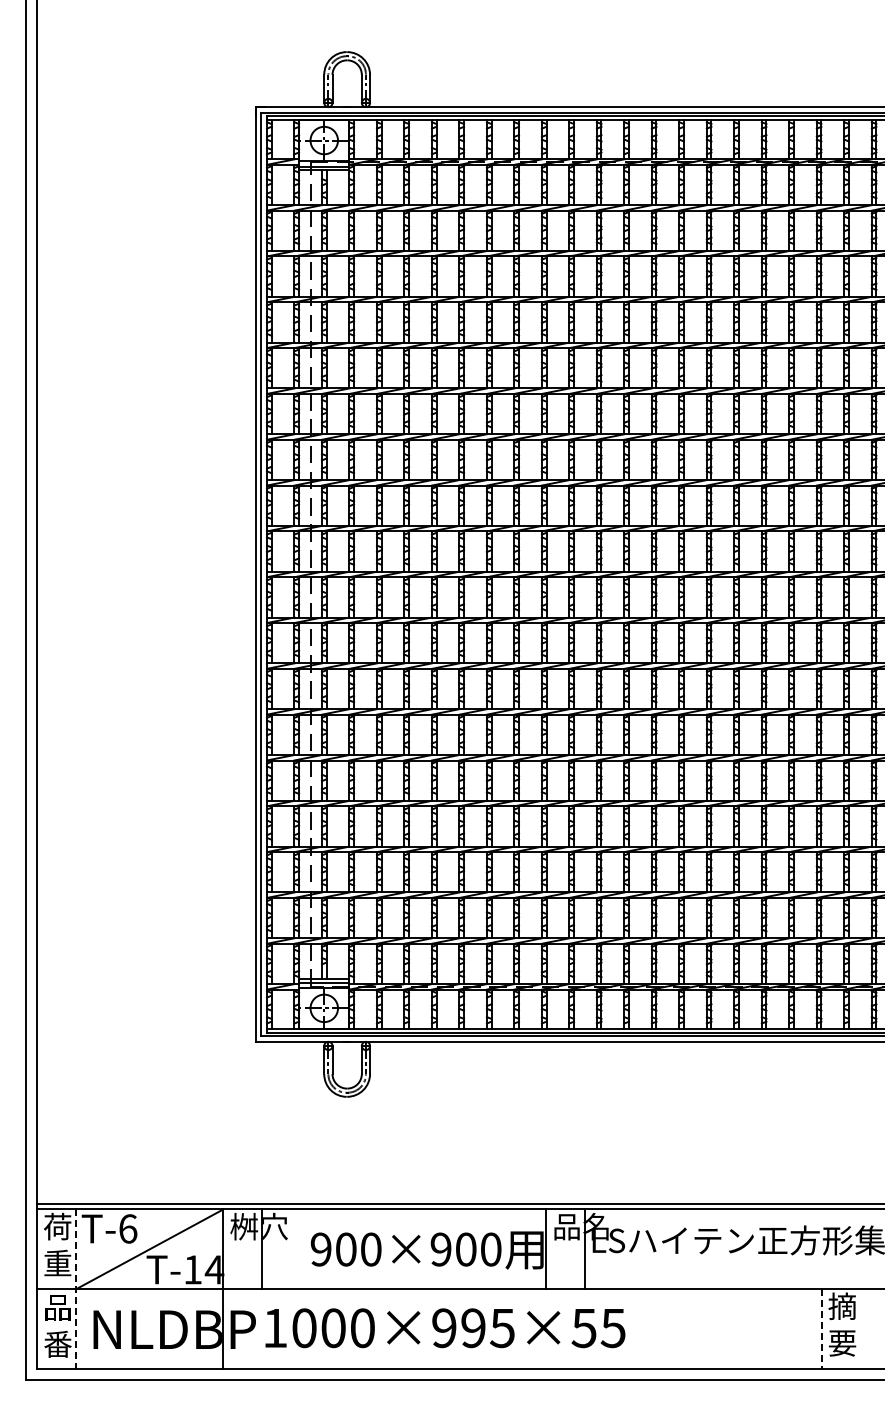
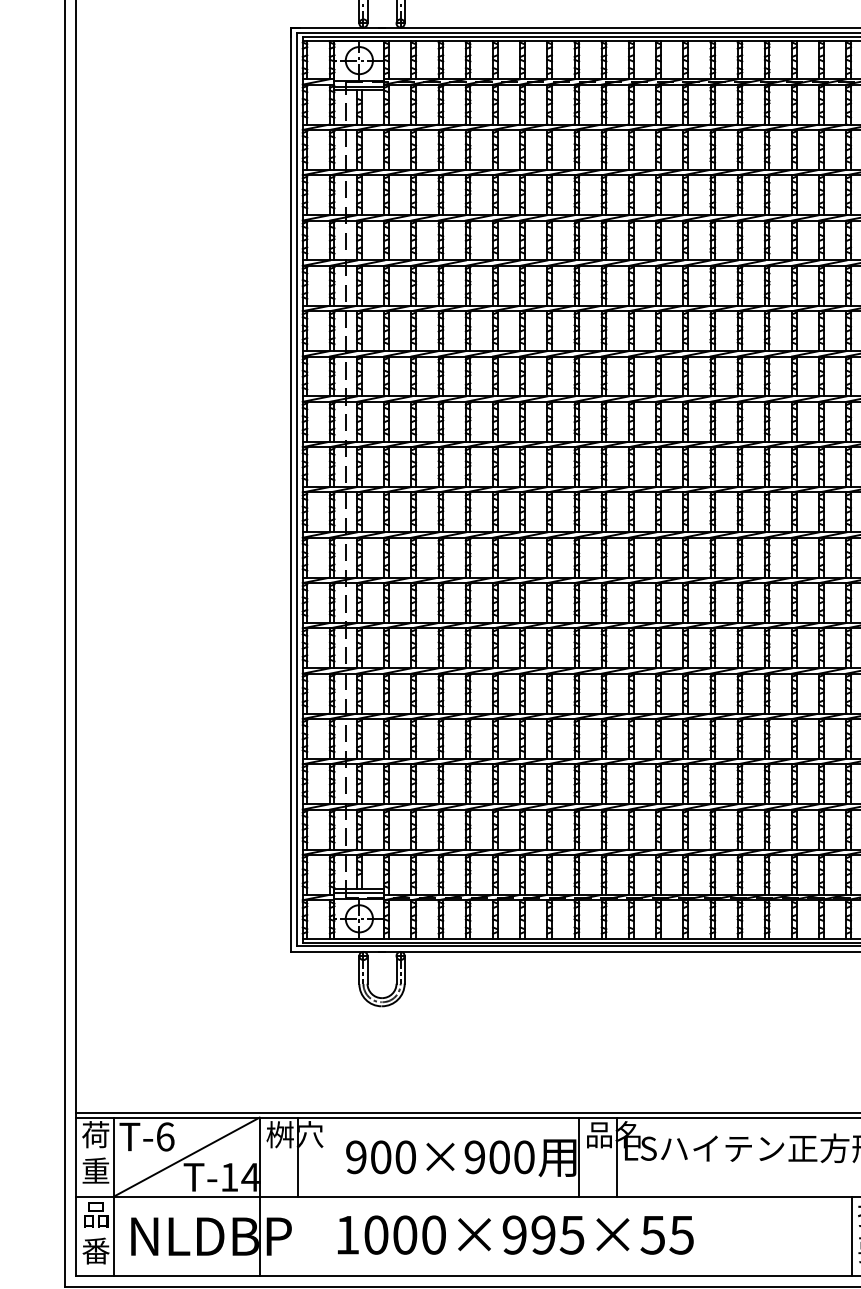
line: (75, 1289) -> (113, 1196), dashed -> solid
text: (445, 1328) -> (515, 1235), moved
line: (822, 1329) -> (852, 1236), dashed -> solid

